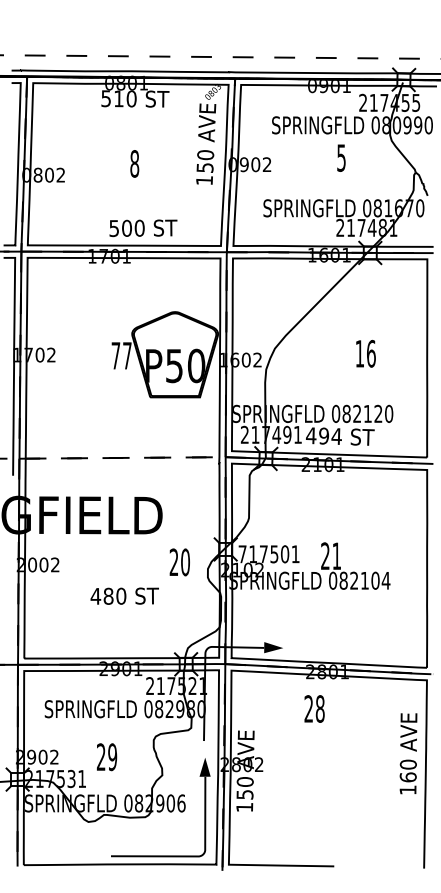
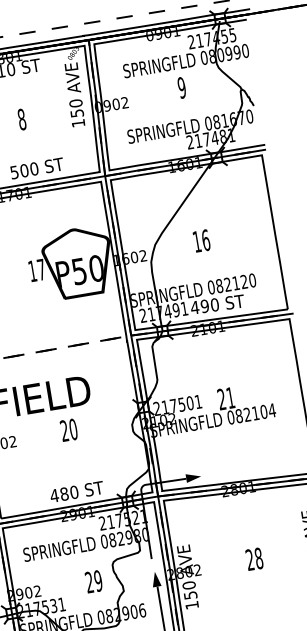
text: (341, 157) -> (181, 87), 5 -> 9
text: (365, 353) -> (201, 240), moved
text: (115, 355) -> (32, 271), 77 -> 17
text: (336, 436) -> (214, 304), 494 -> 490
text: (242, 554) -> (157, 409), 717501 -> 217501
text: (179, 562) -> (68, 430), moved
text: (124, 595) -> (76, 491), moved
text: (314, 708) -> (254, 558), moved
text: (107, 757) -> (94, 581), moved

